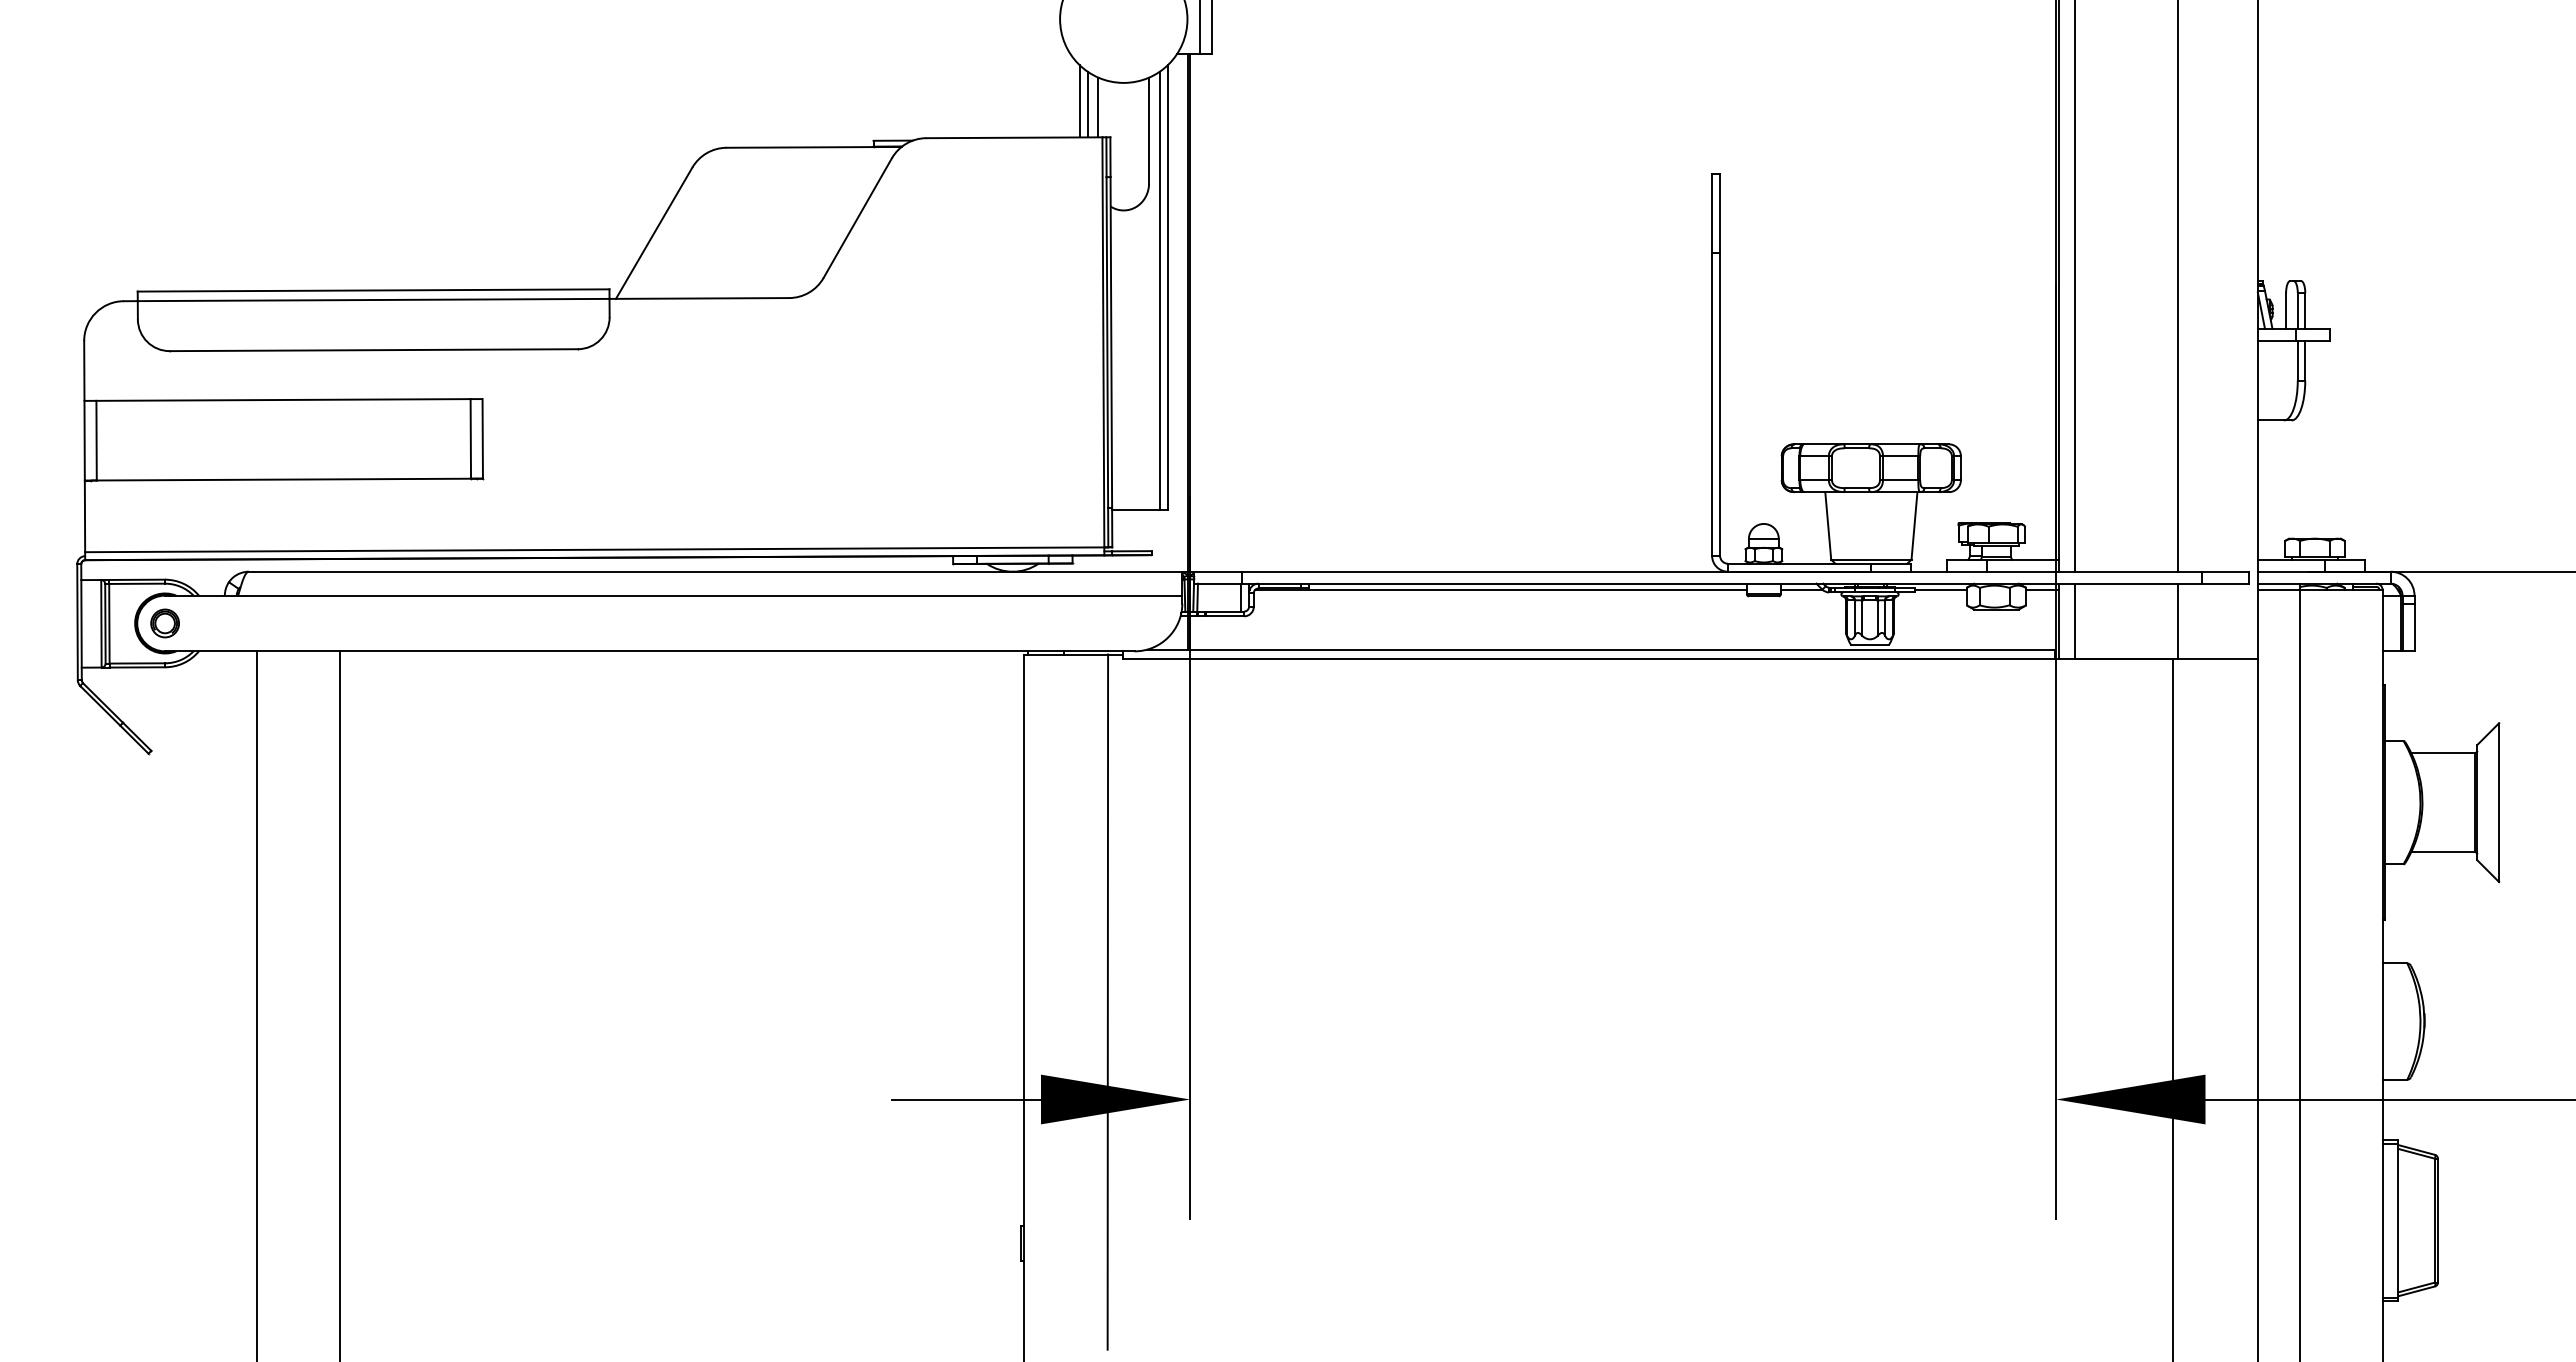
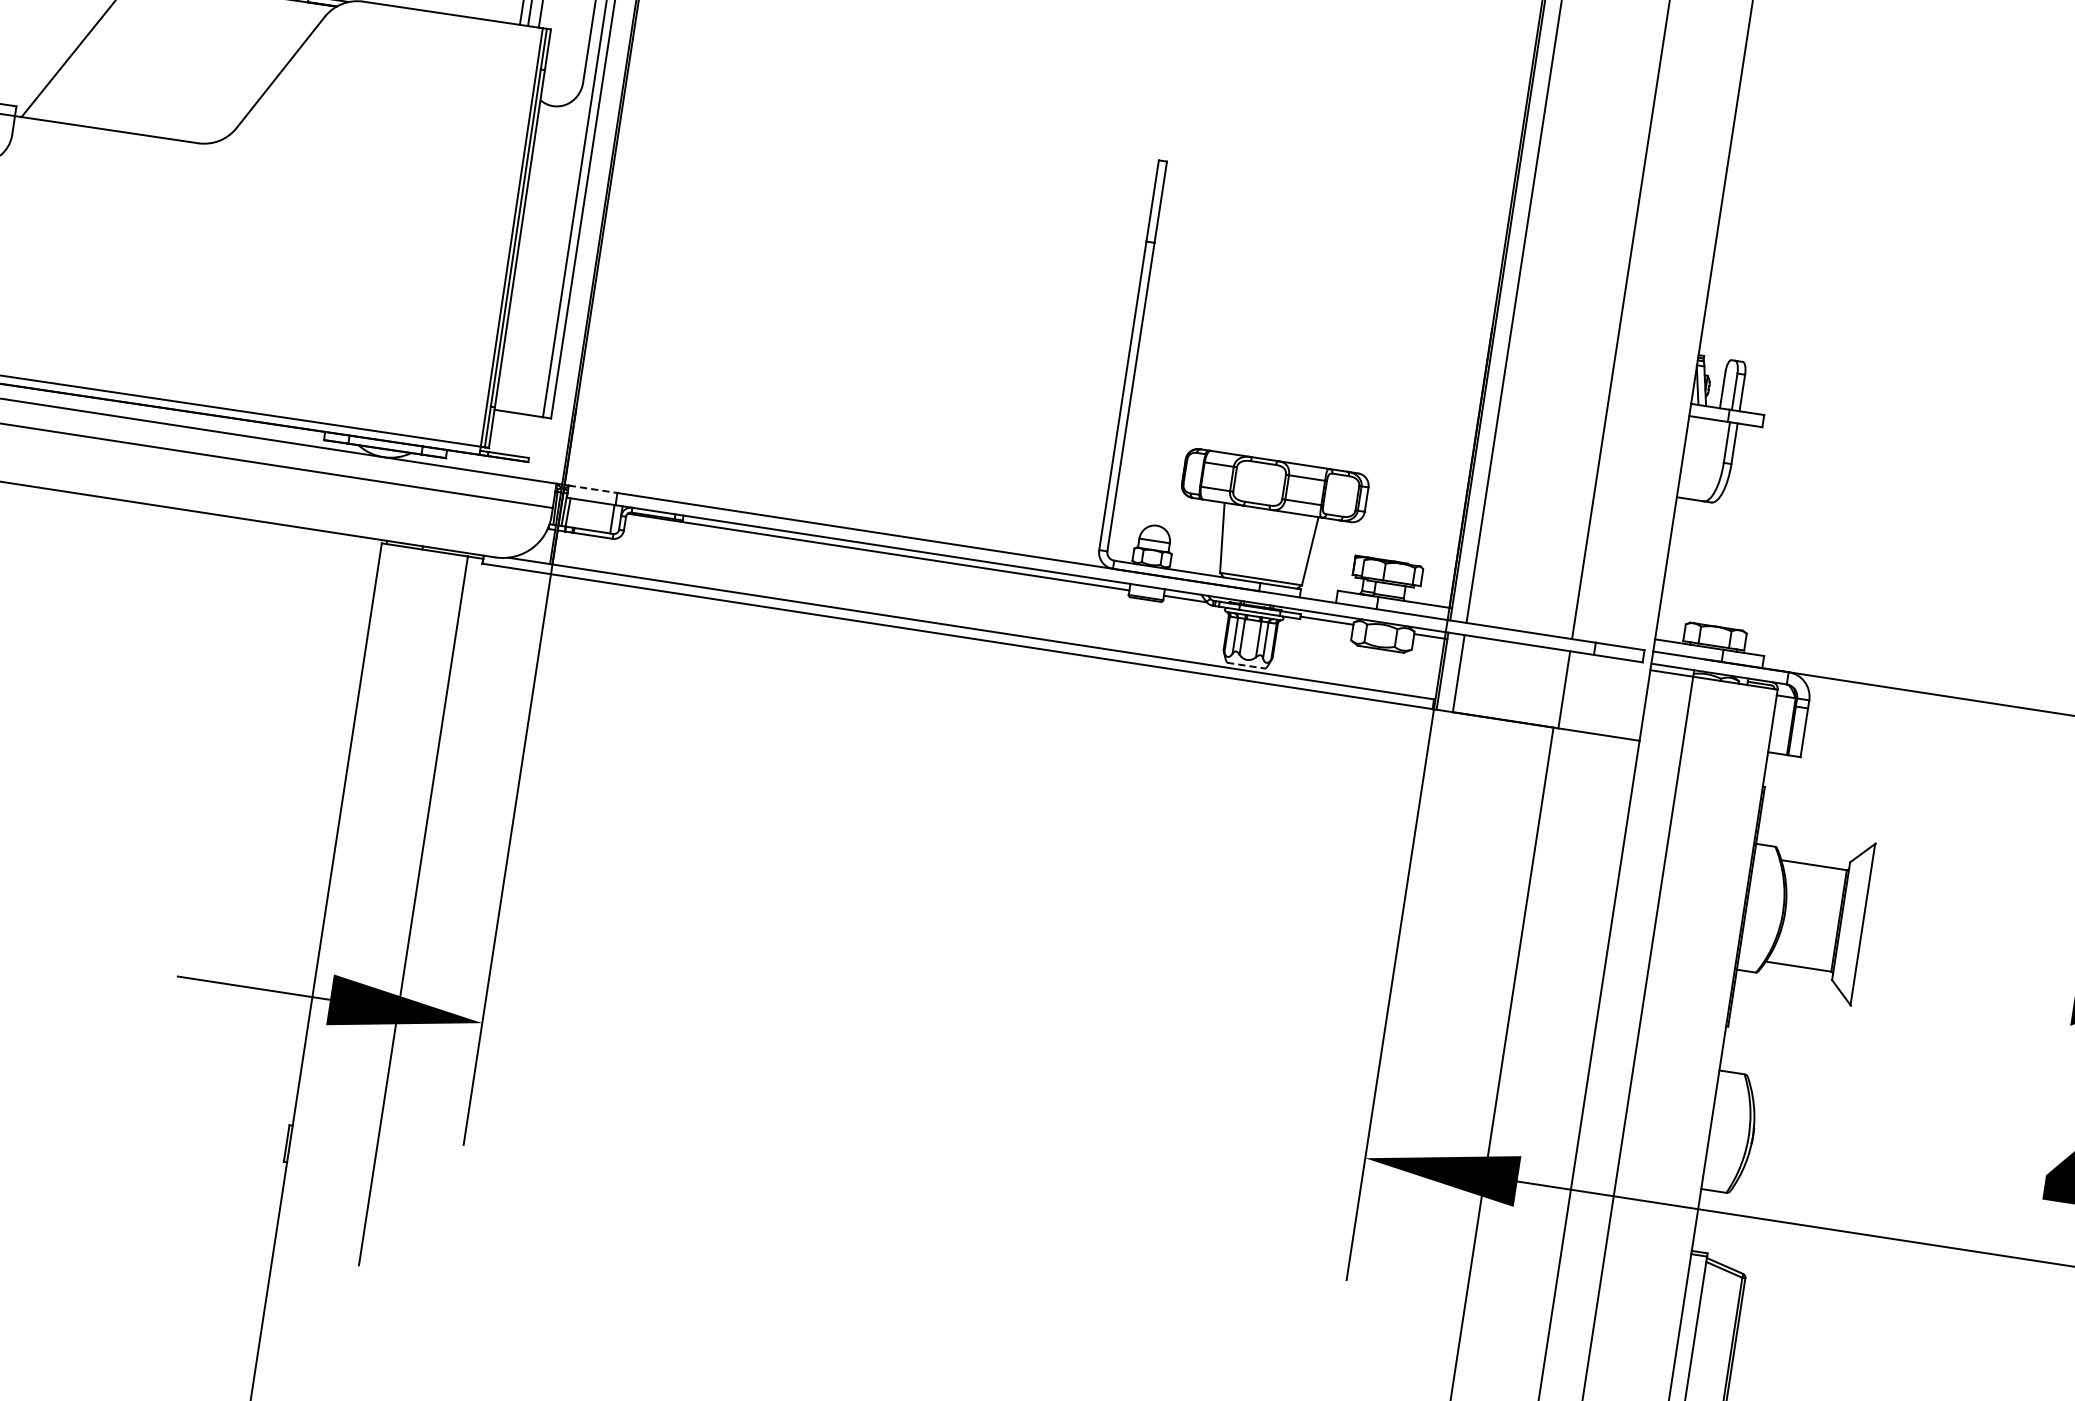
line: (1218, 571) -> (593, 489), solid -> dashed
line: (1870, 644) -> (1246, 665), solid -> dashed

